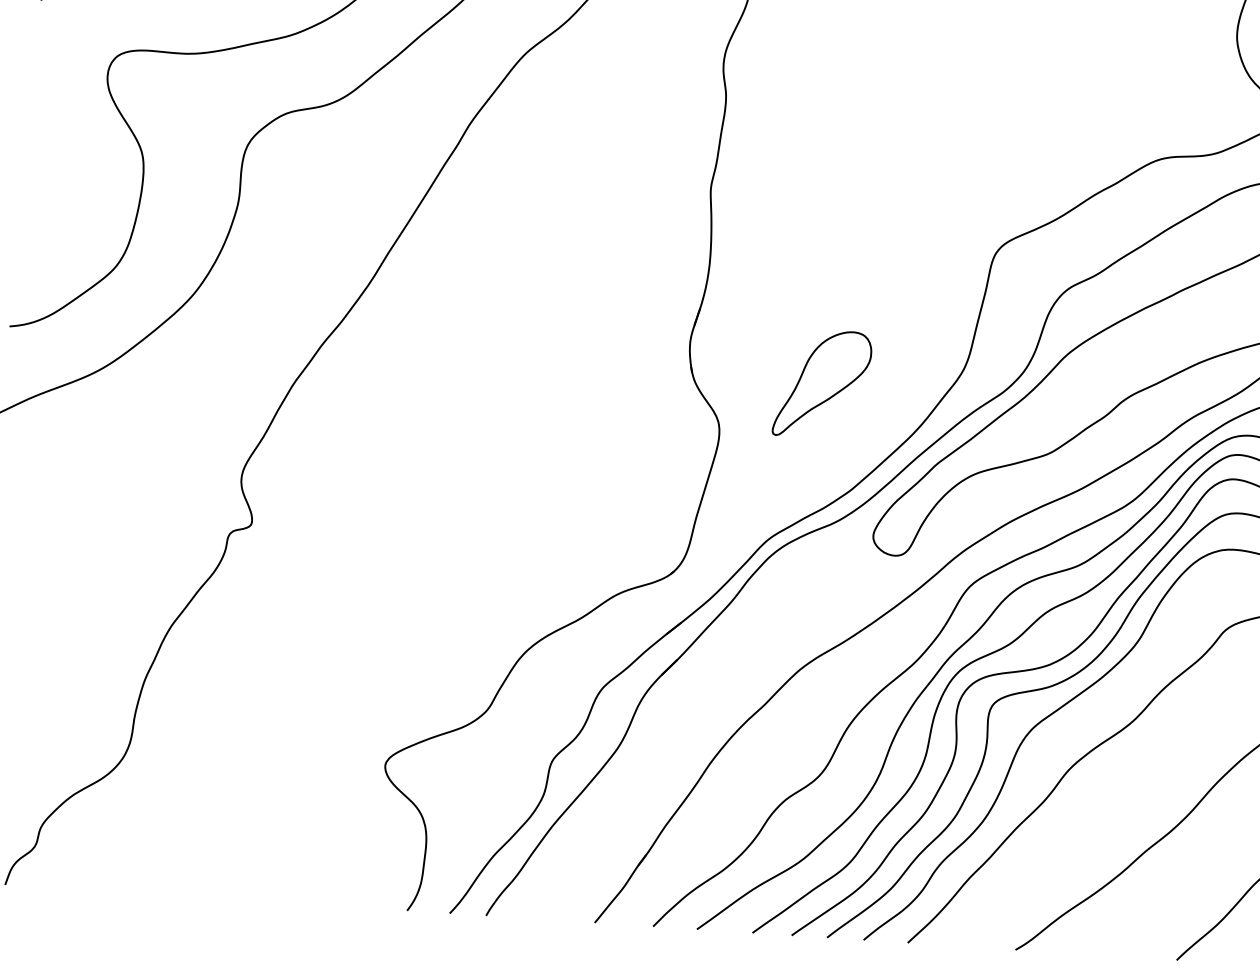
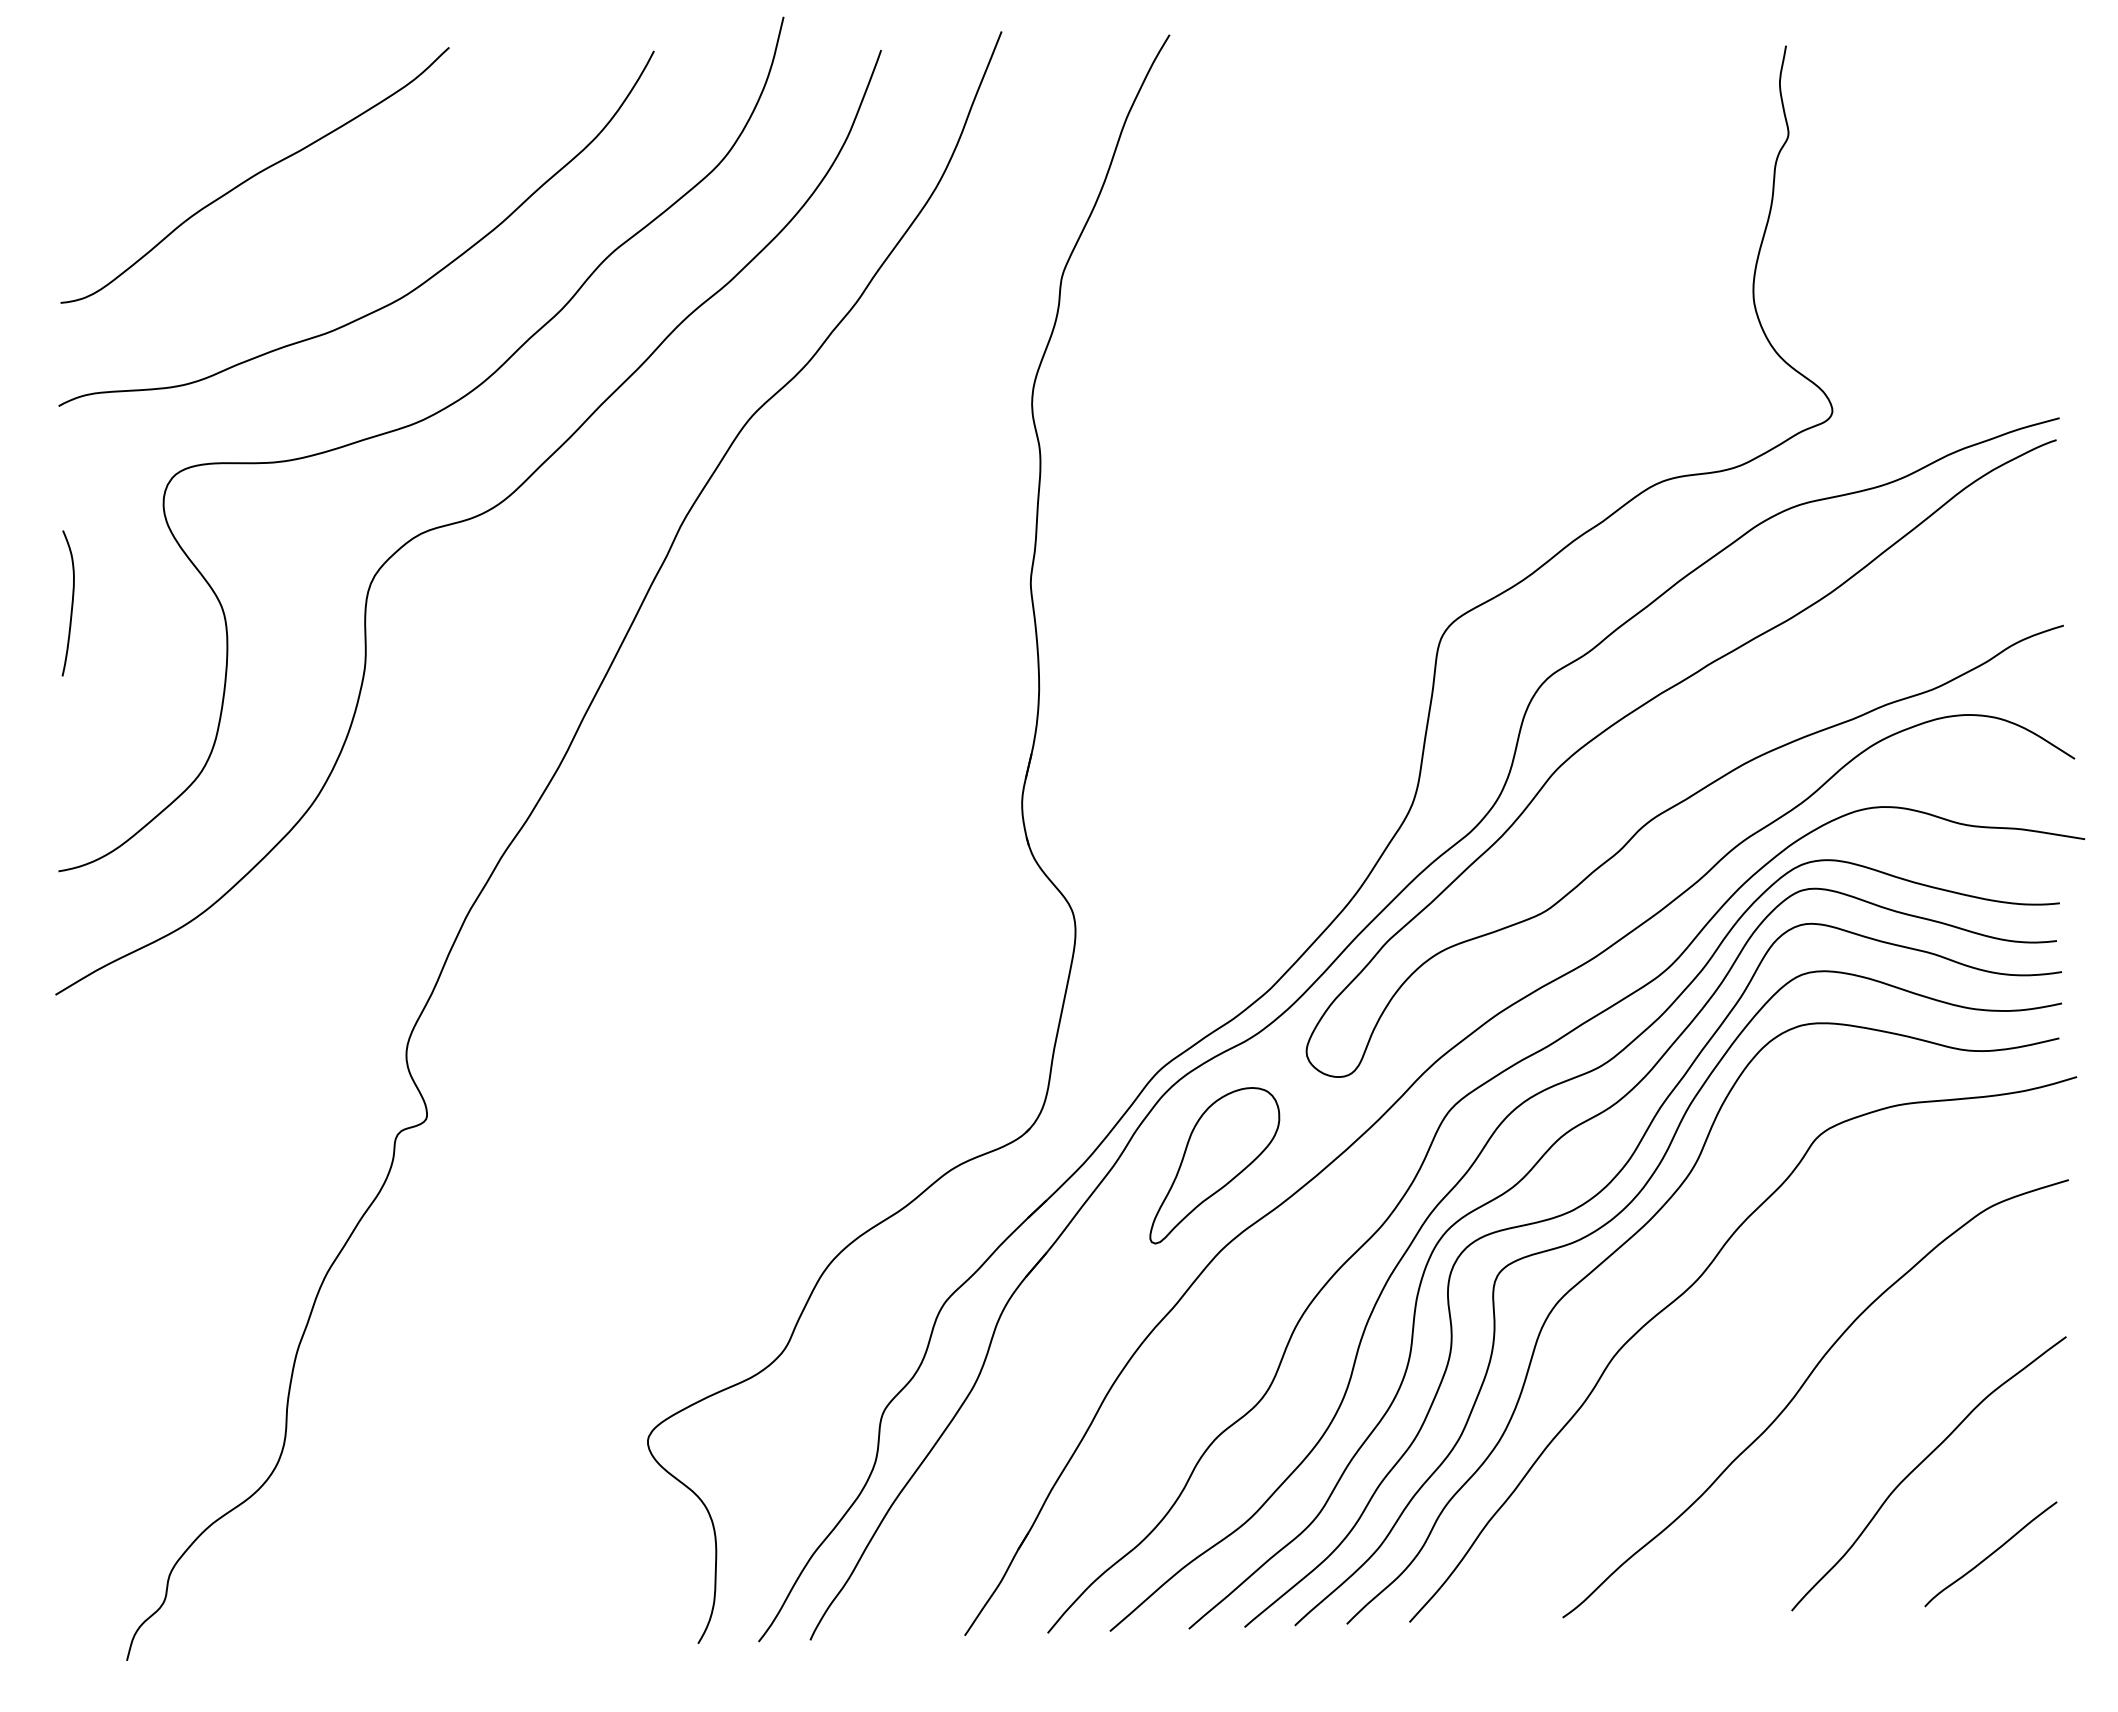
curve: (36, 139) -> (71, 603), added
part: (822, 384) -> (1214, 1165), moved

